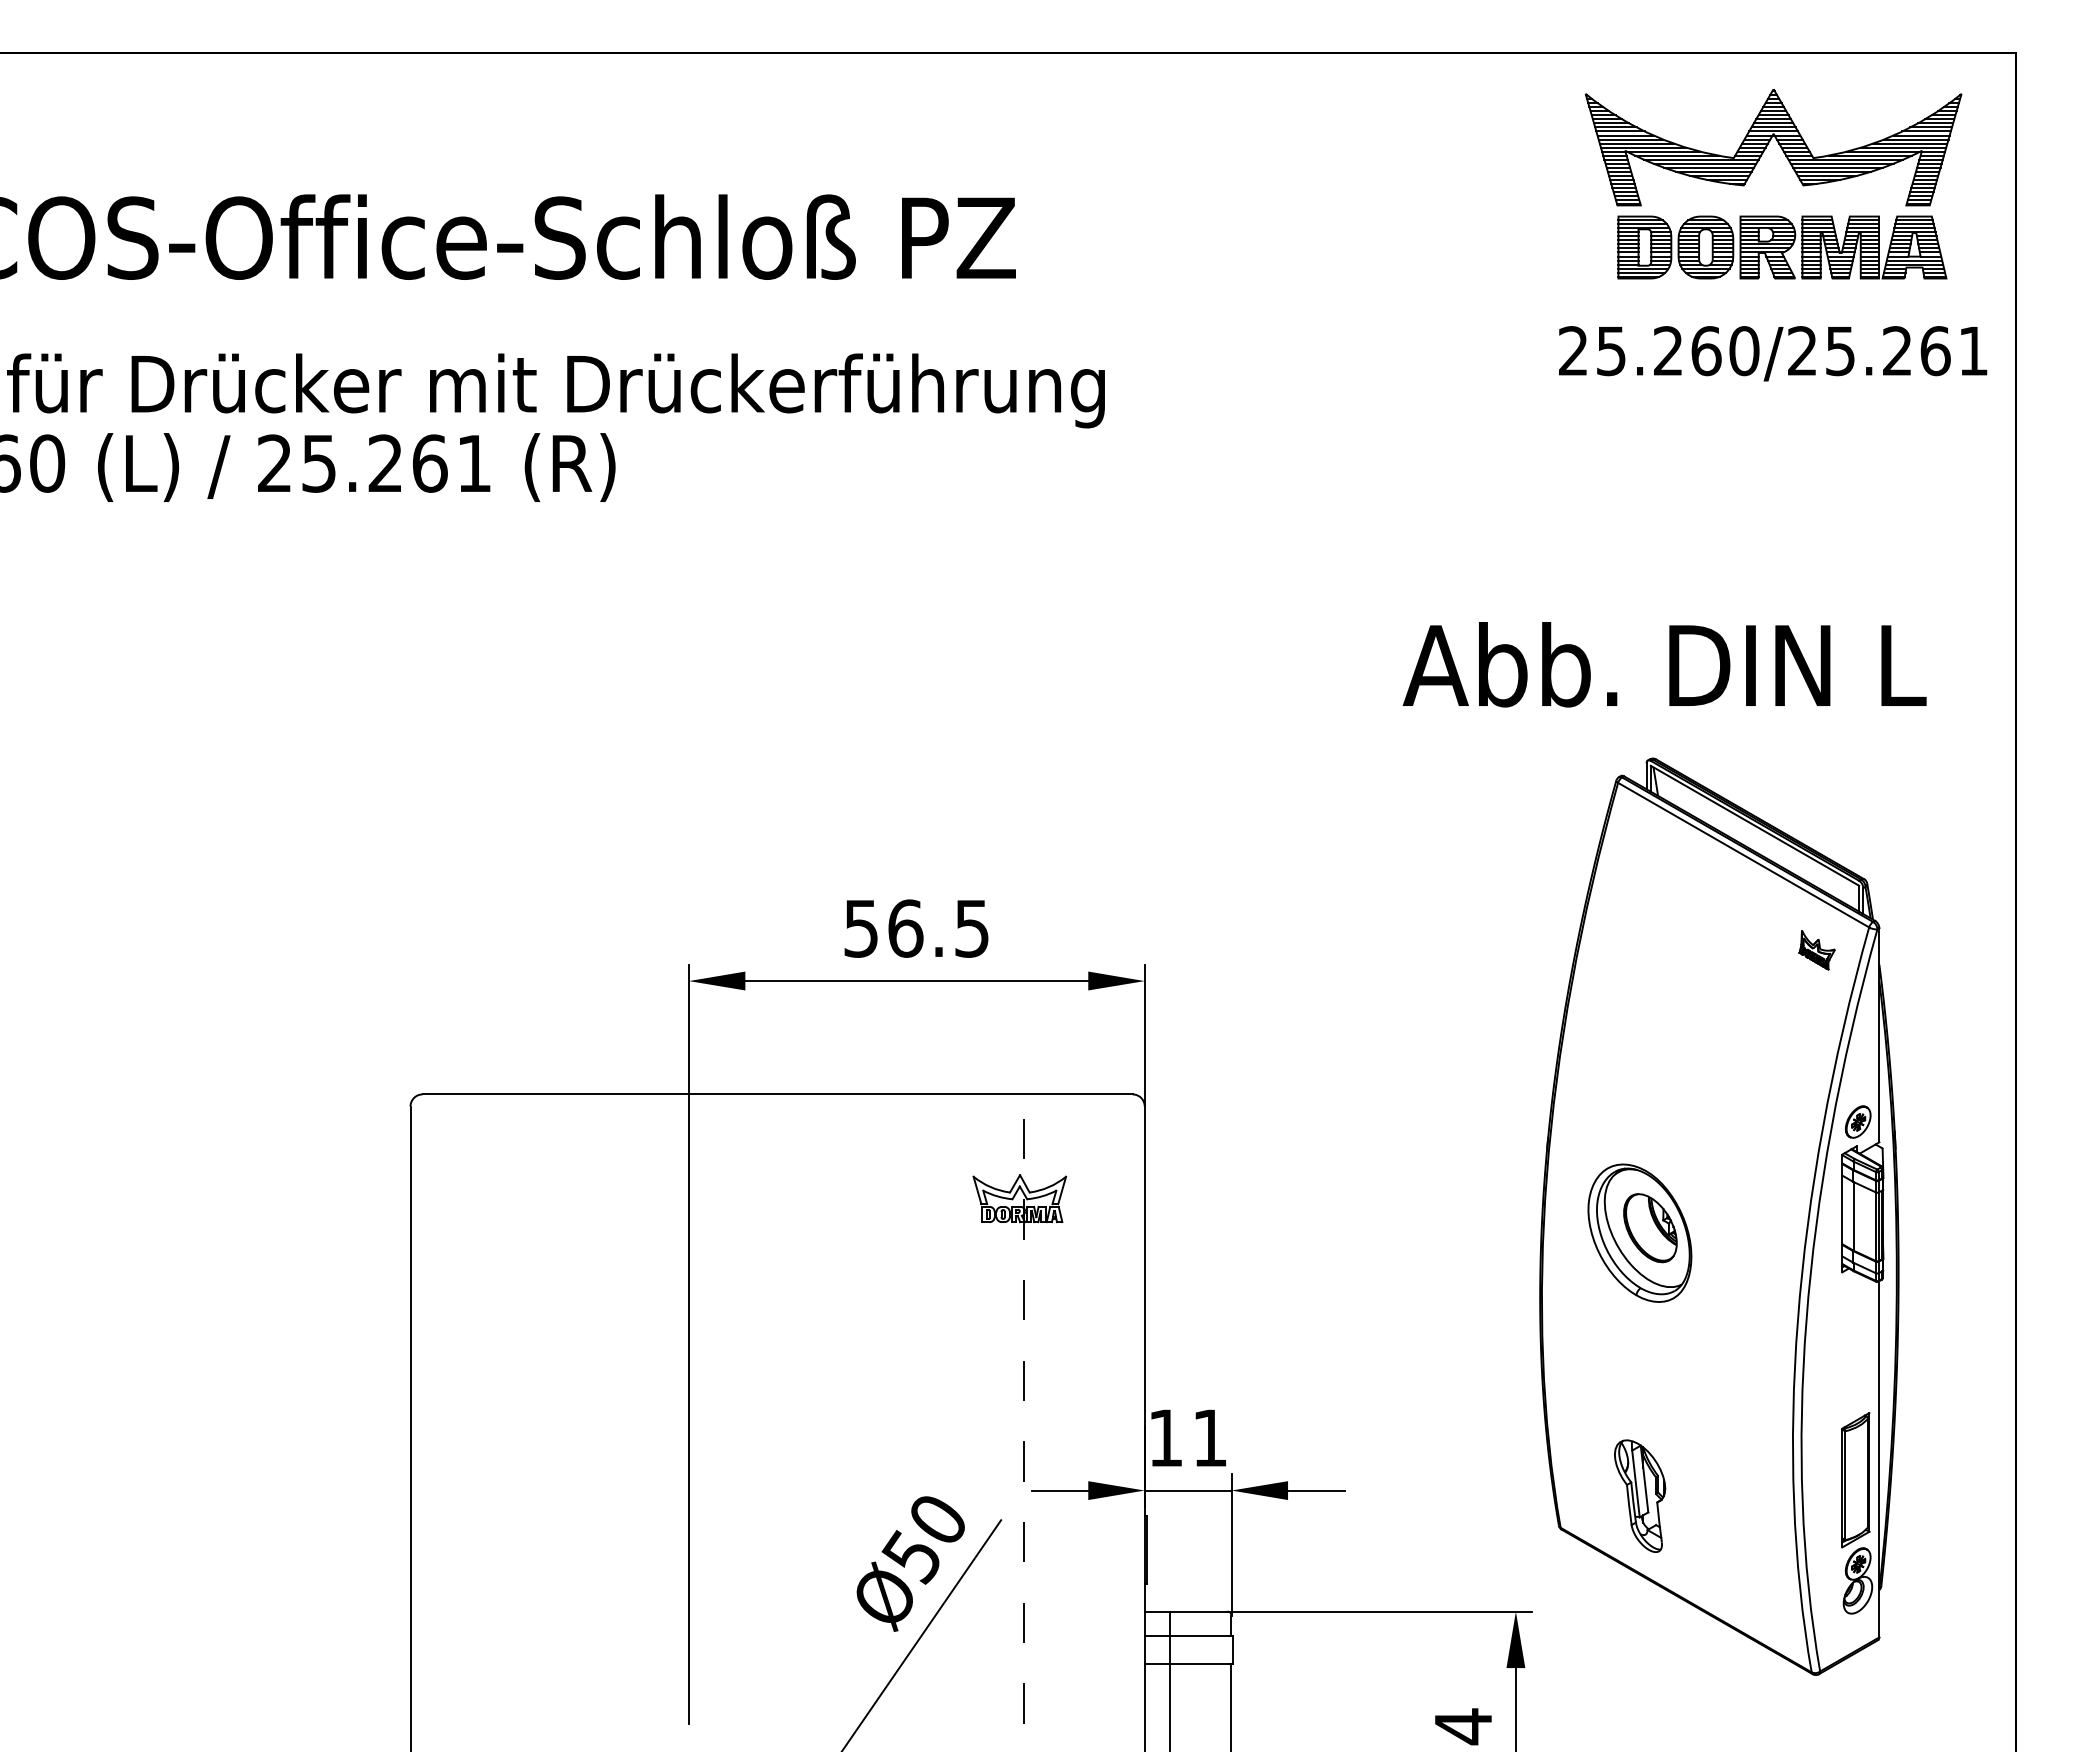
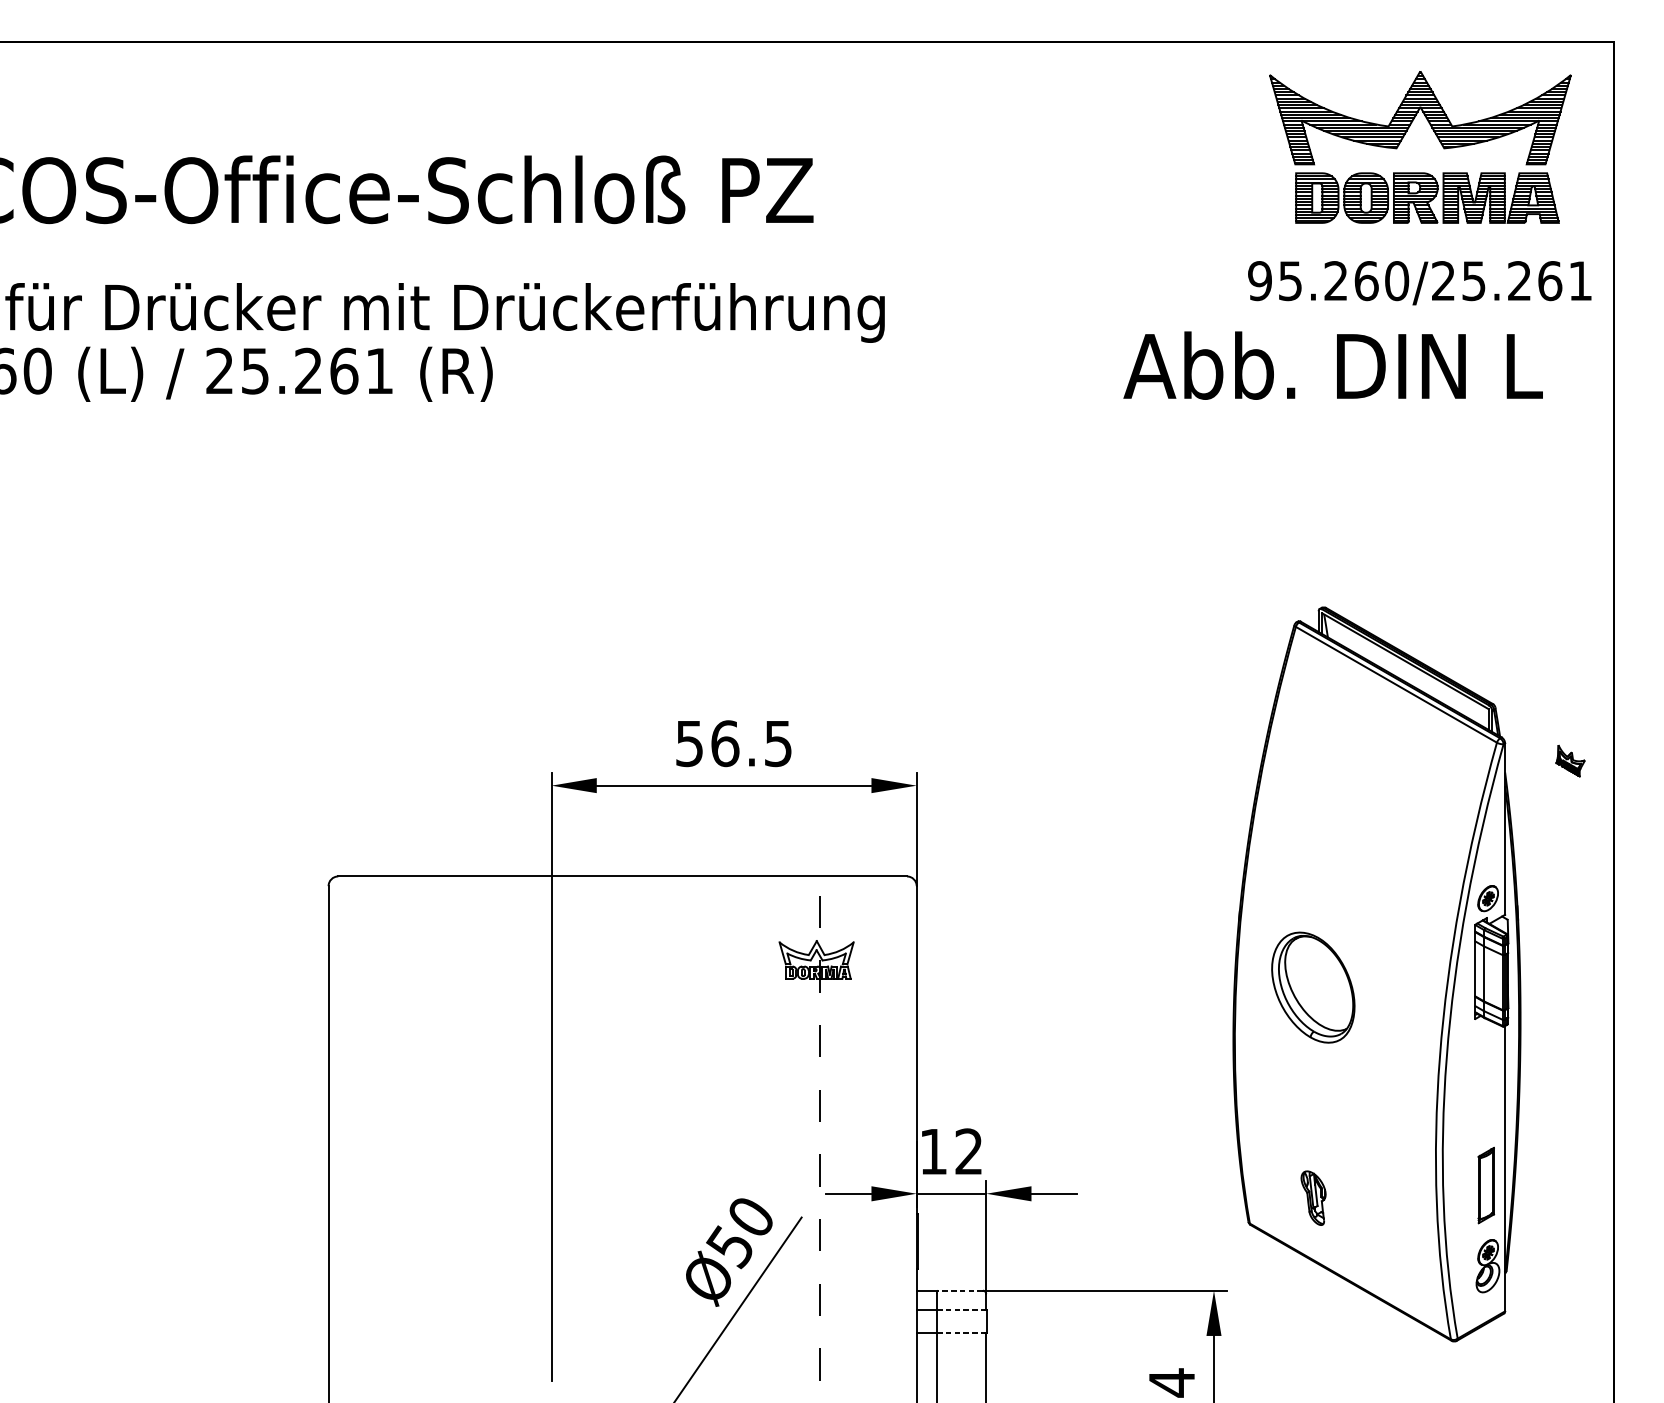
text: (1573, 351) -> (1260, 281), 25.260/25.261 -> 95.260/25.261
text: (1664, 664) -> (1333, 365), moved
part: (1816, 950) -> (1570, 761), moved
part: (1650, 1228) -> (1321, 983), removed
text: (1209, 1437) -> (968, 1151), 11 -> 12
part: (1855, 1480) -> (1486, 1185), size x0.7
part: (1640, 1495) -> (1313, 1197), size x0.6
line: (1198, 1611) -> (959, 1290), solid -> dashed
line: (1199, 1635) -> (960, 1309), solid -> dashed
line: (1199, 1664) -> (960, 1333), solid -> dashed

